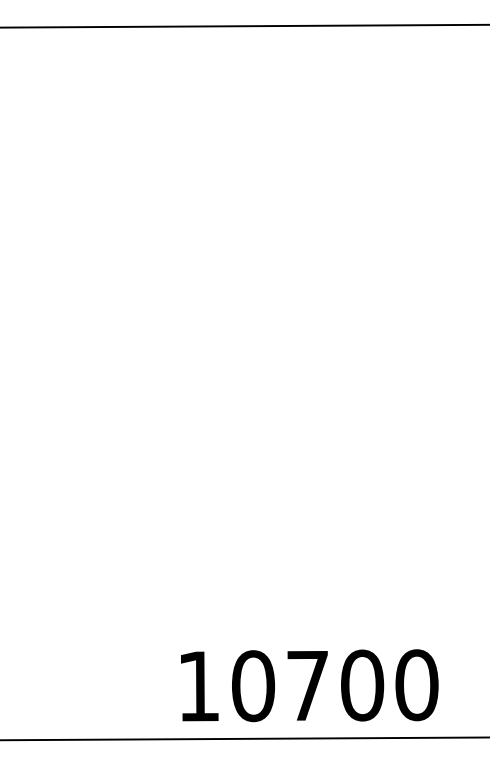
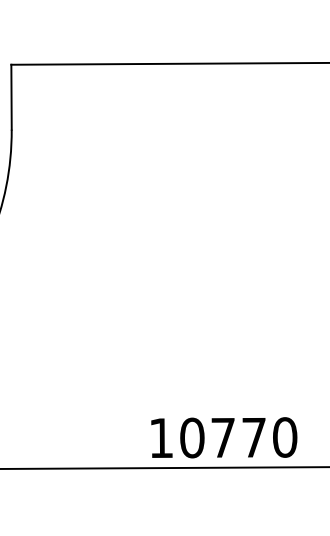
text: (362, 685) -> (254, 437), 10700 -> 10770

